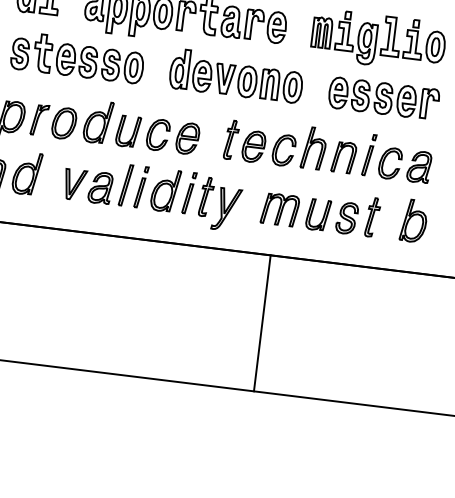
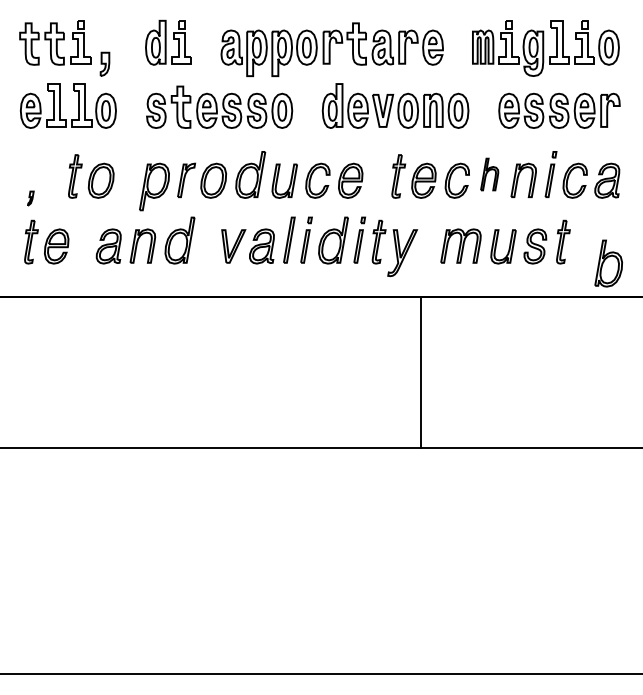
part: (313, 148) -> (489, 174), size x0.7
part: (413, 220) -> (608, 263), moved
line: (262, 323) -> (420, 372), moved

